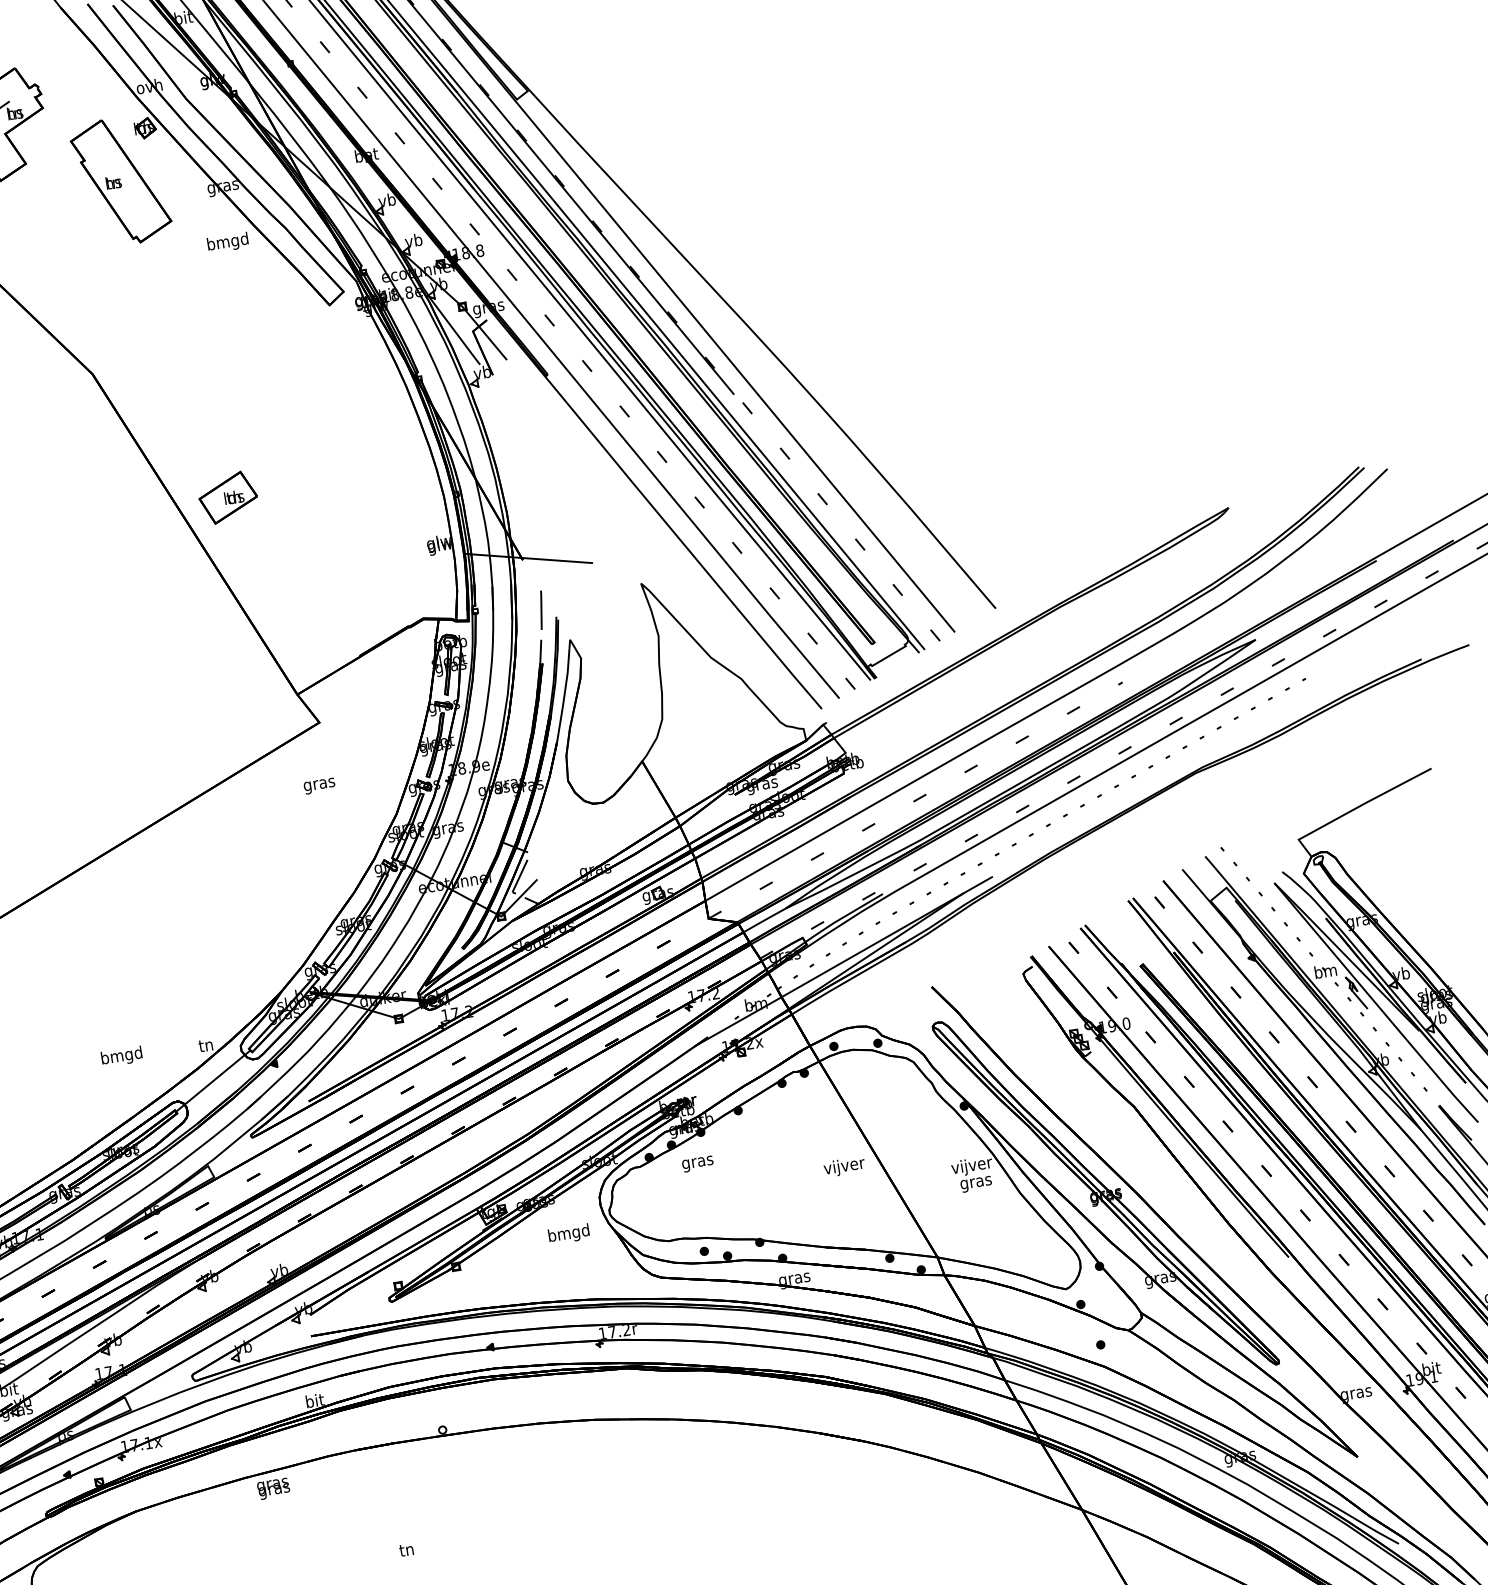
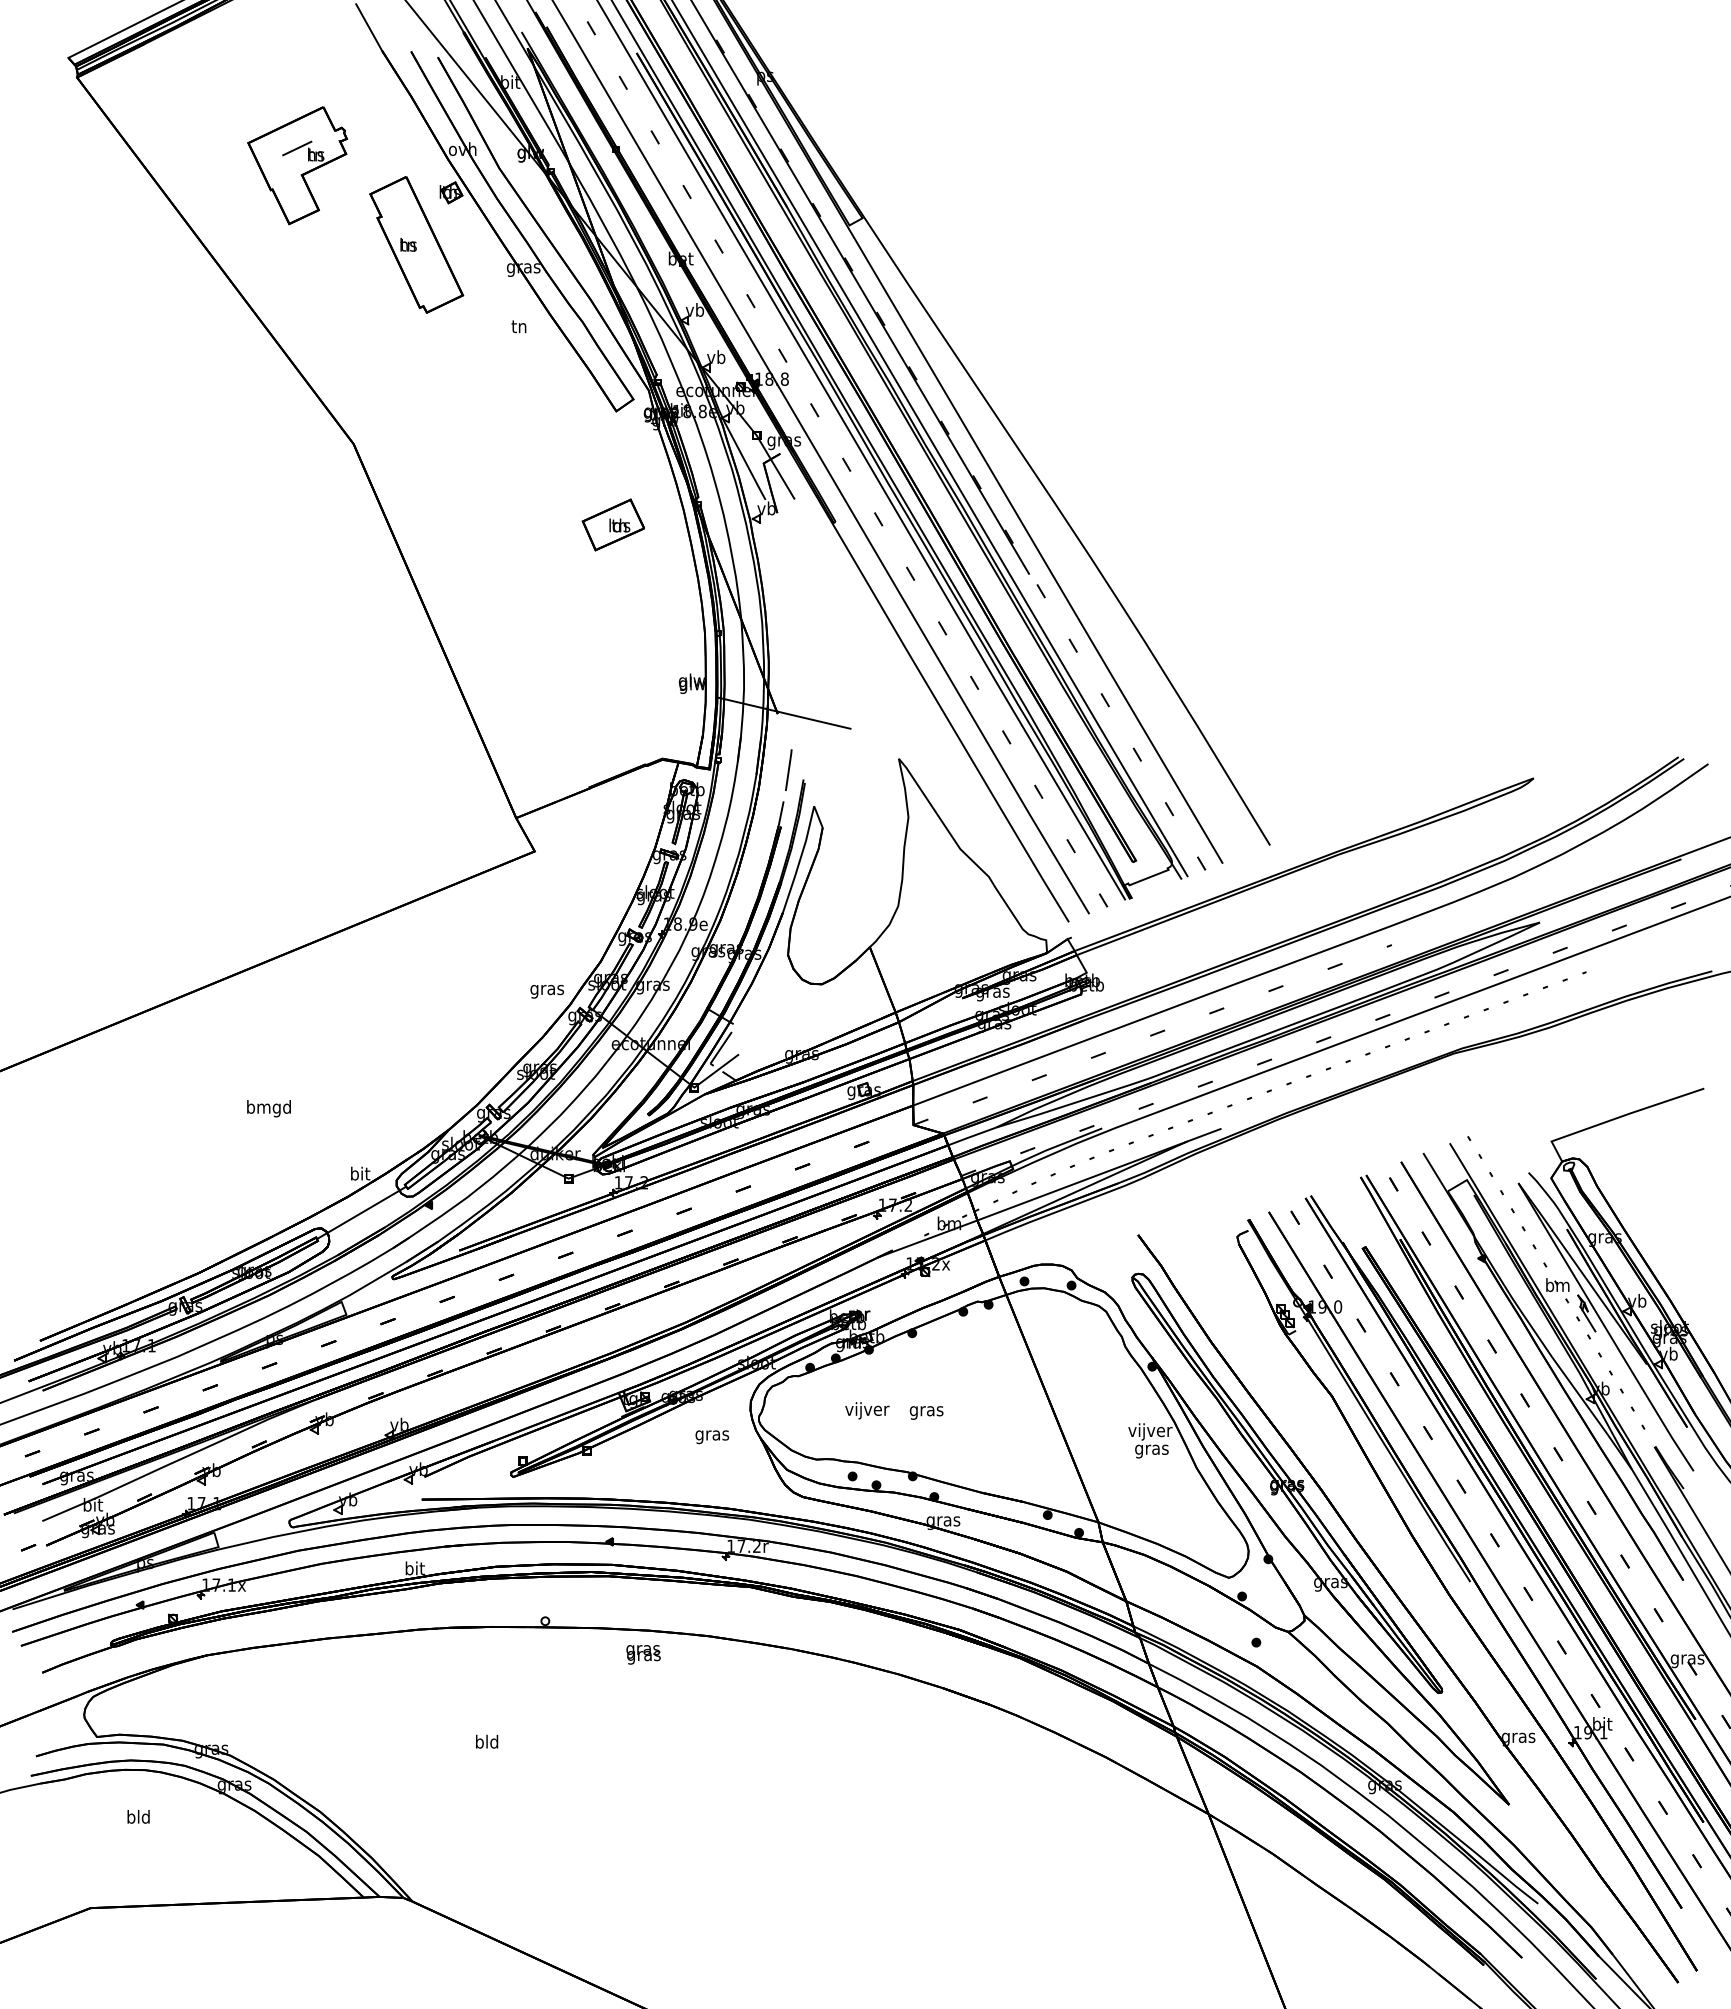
text: (228, 242) -> (519, 327), bmgd -> tn
part: (227, 497) -> (612, 524), moved
text: (319, 785) -> (547, 991), moved
text: (206, 1044) -> (360, 1173), tn -> bit
text: (121, 1056) -> (268, 1108), moved
text: (697, 1163) -> (926, 1412), moved
text: (844, 1166) -> (867, 1410), moved
text: (569, 1234) -> (712, 1435), bmgd -> gras
text: (273, 1488) -> (643, 1654), moved
text: (407, 1549) -> (487, 1741), tn -> bld

